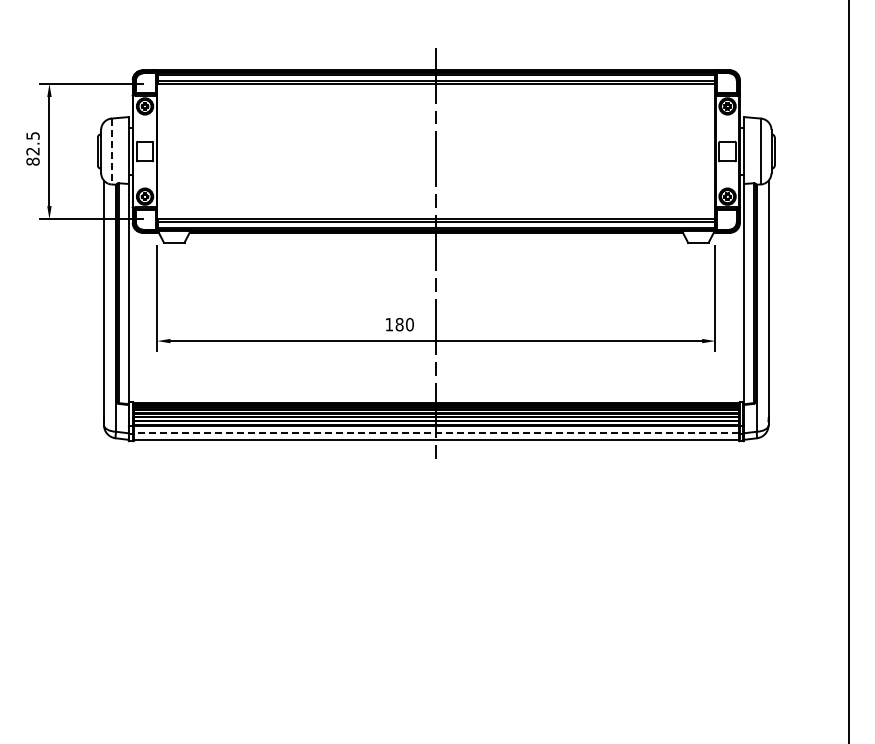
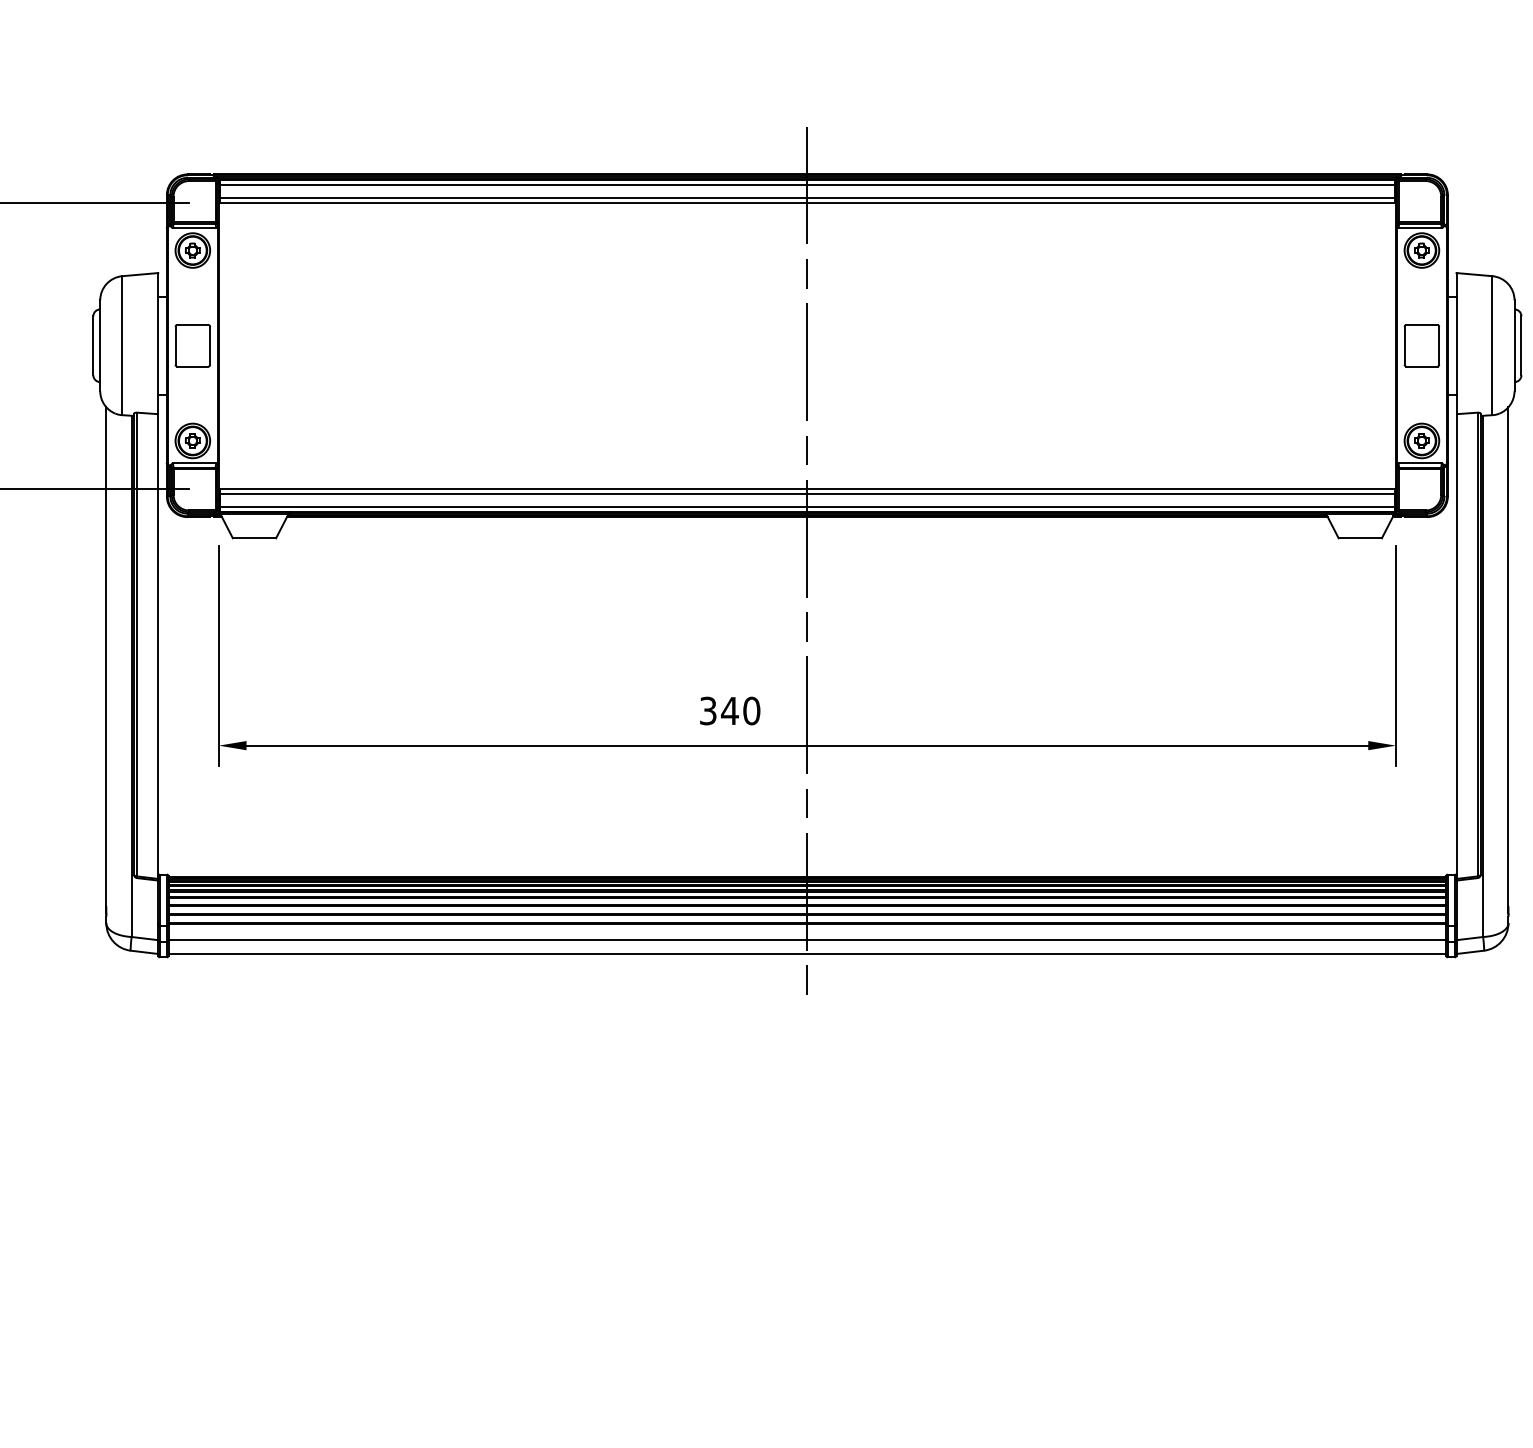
line: (111, 151) -> (122, 345), dashed -> solid
text: (394, 324) -> (719, 710), 180 -> 340
line: (436, 433) -> (807, 940), dashed -> solid

